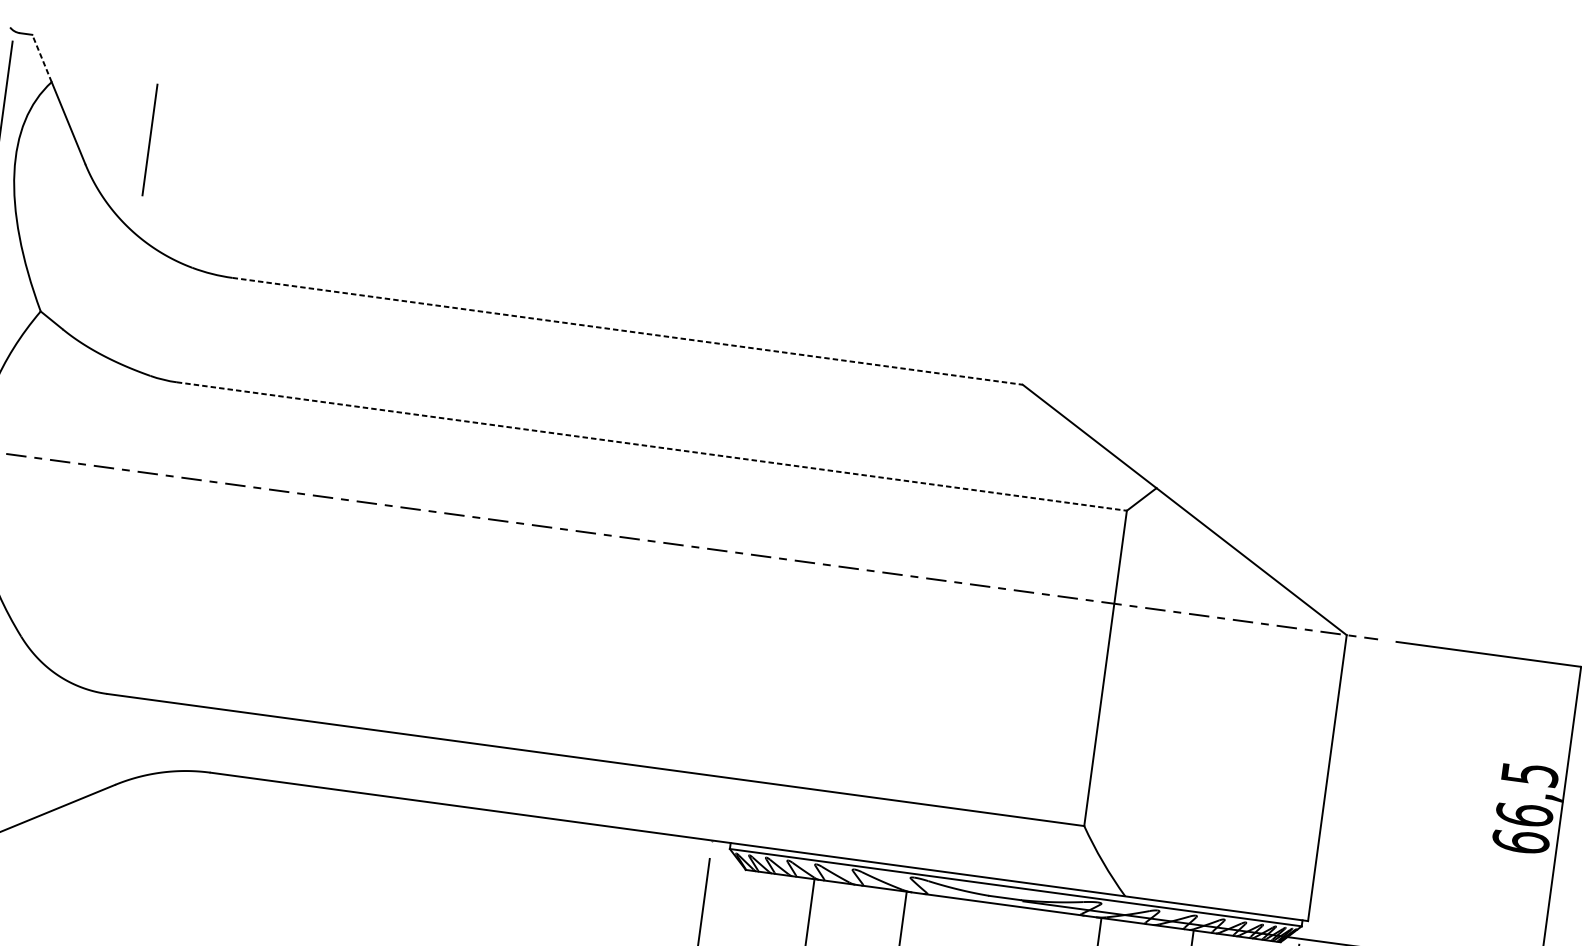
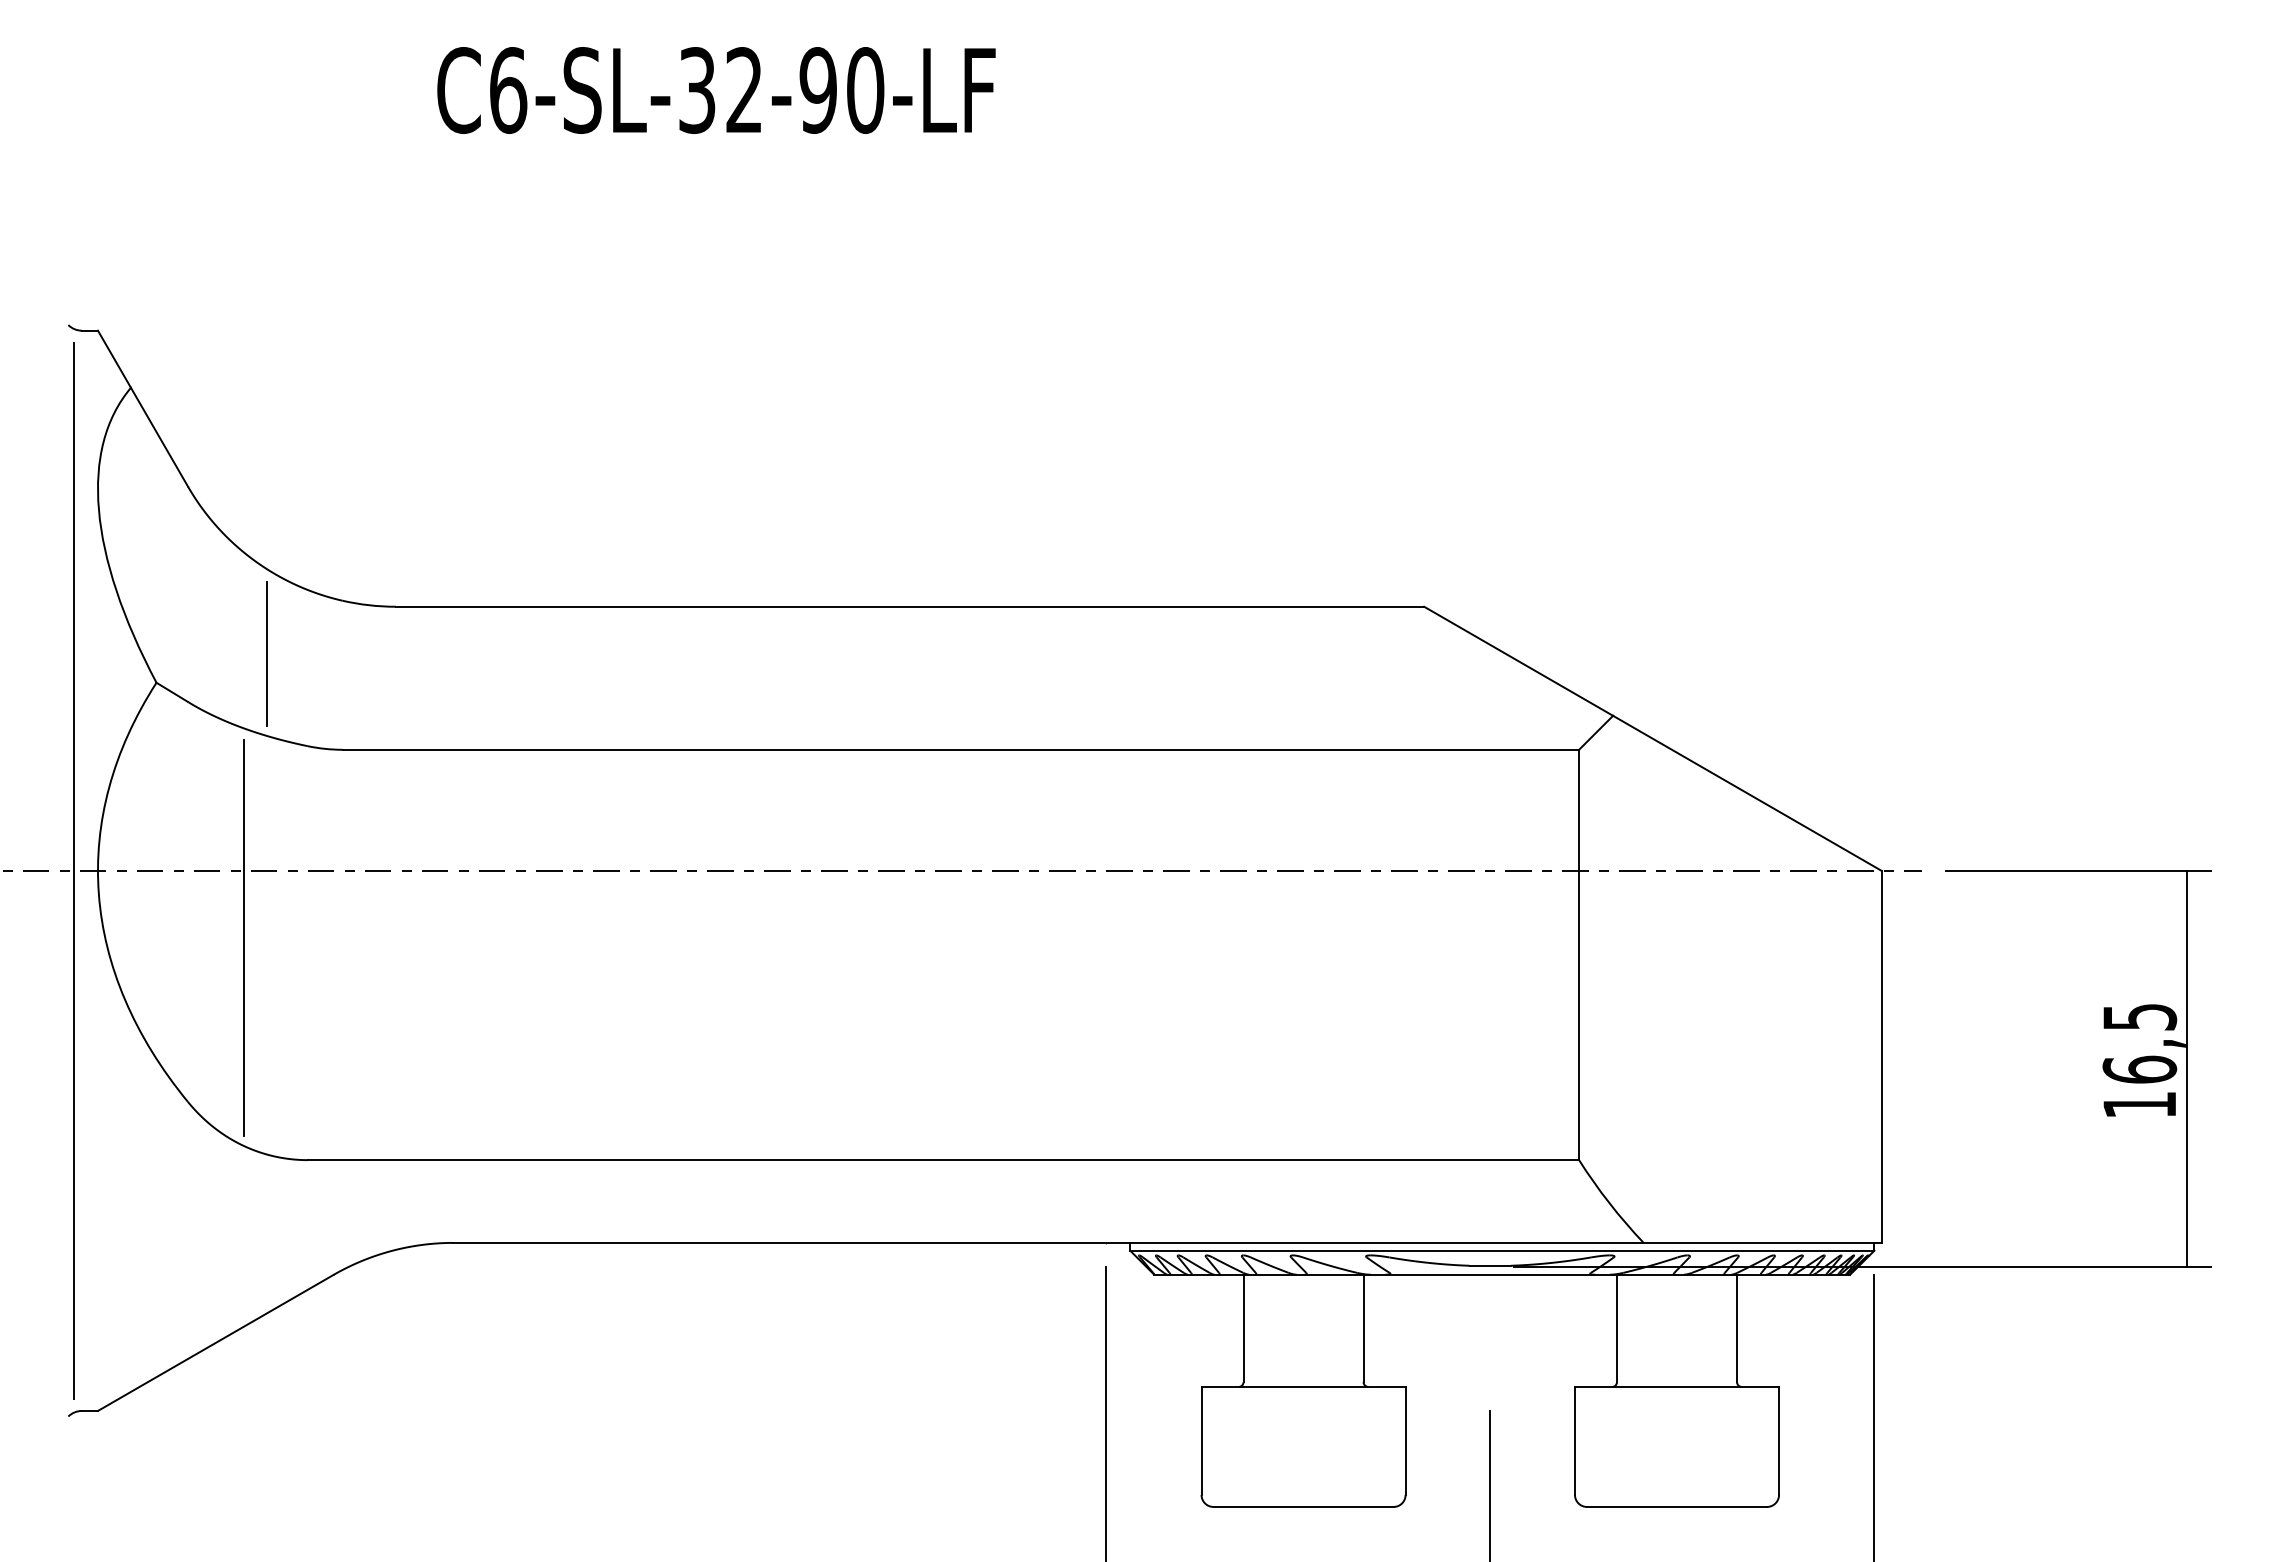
line: (42, 58) -> (114, 359), dashed -> solid
line: (149, 139) -> (266, 653), moved
line: (628, 331) -> (910, 606), dashed -> solid
line: (652, 446) -> (961, 749), dashed -> solid
line: (80, 516) -> (243, 938), added
text: (1520, 841) -> (2139, 1104), 66,5 -> 16,5

